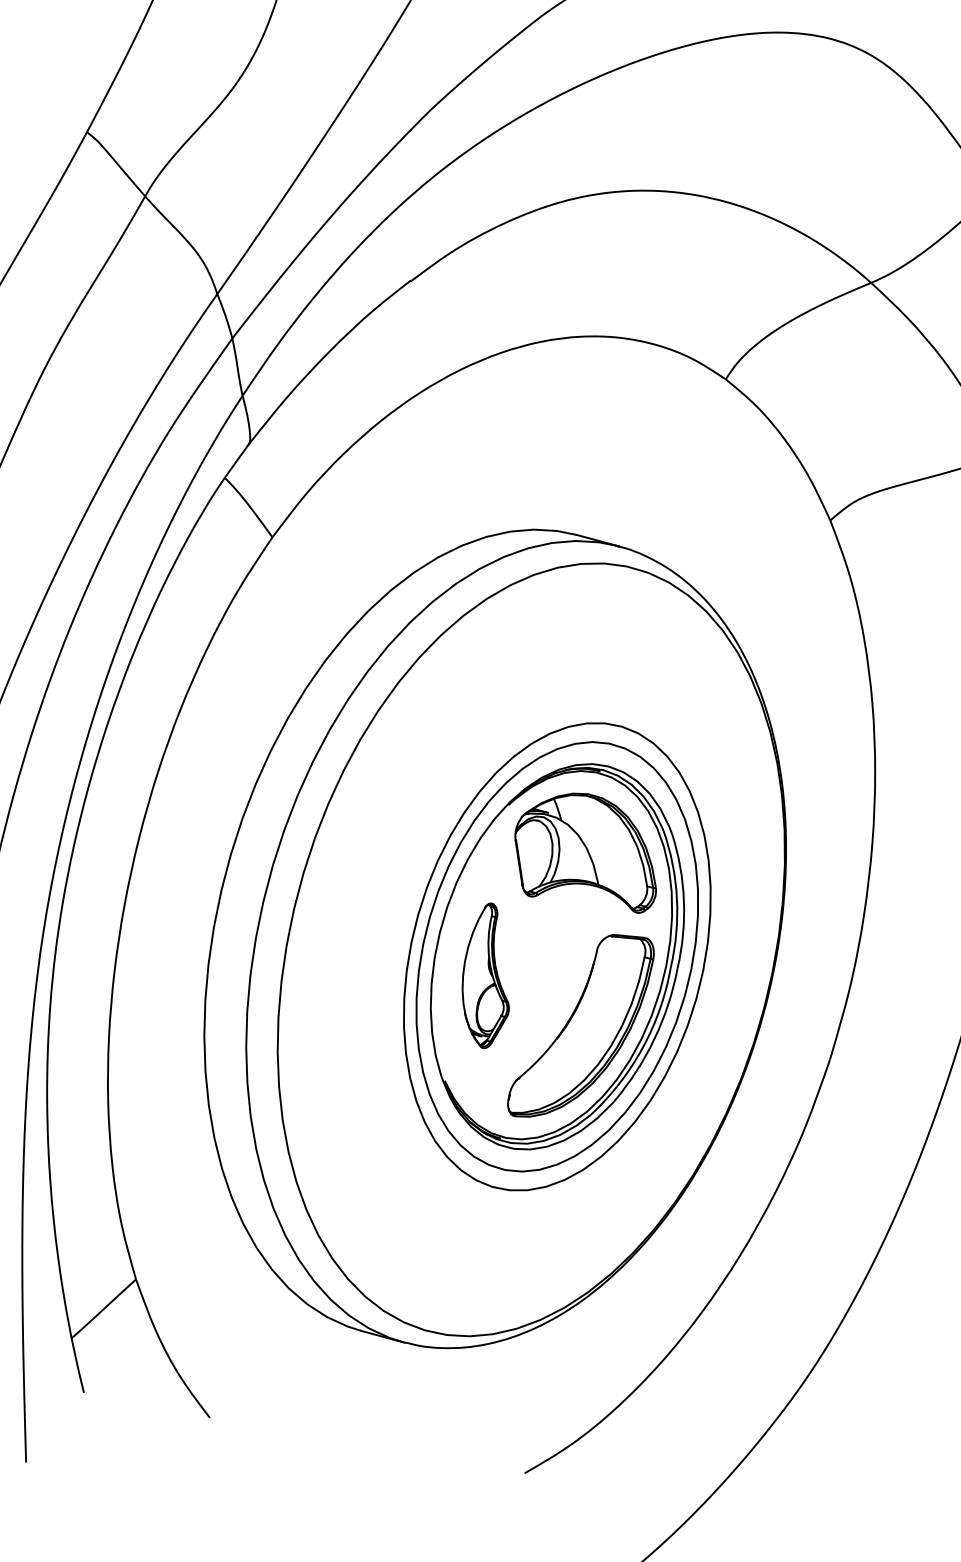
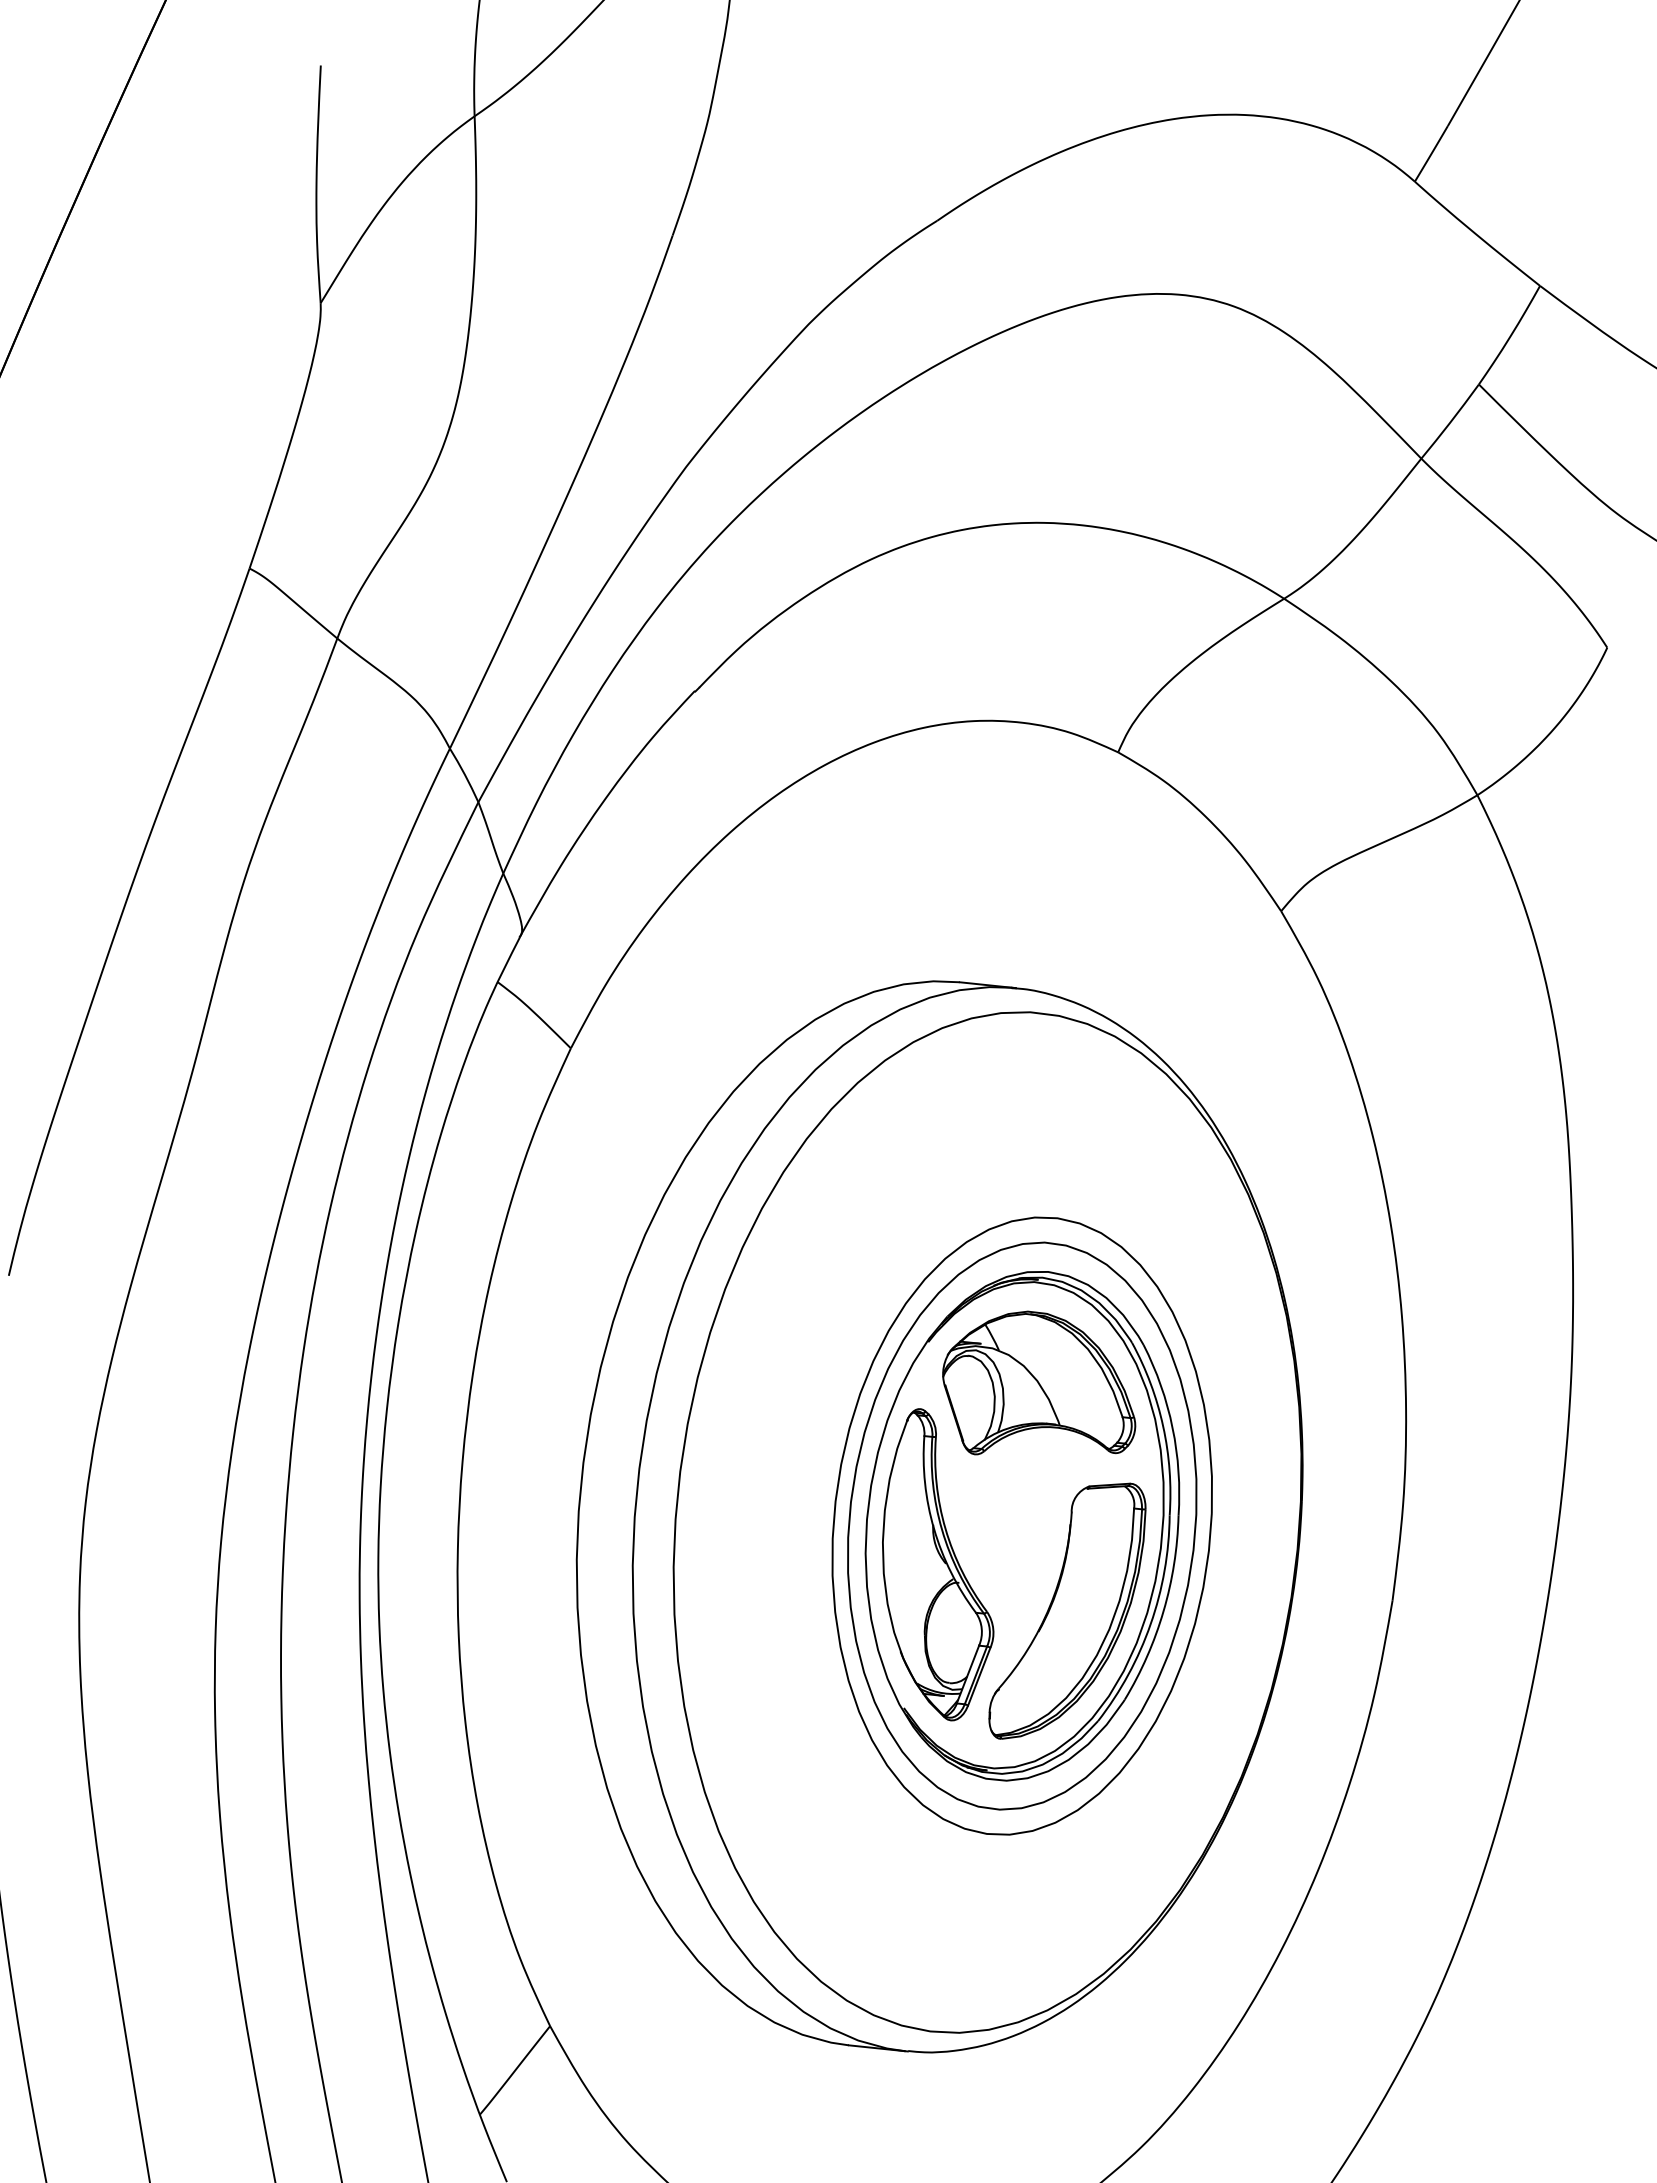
part: (488, 975) -> (938, 1564), size x1.67

